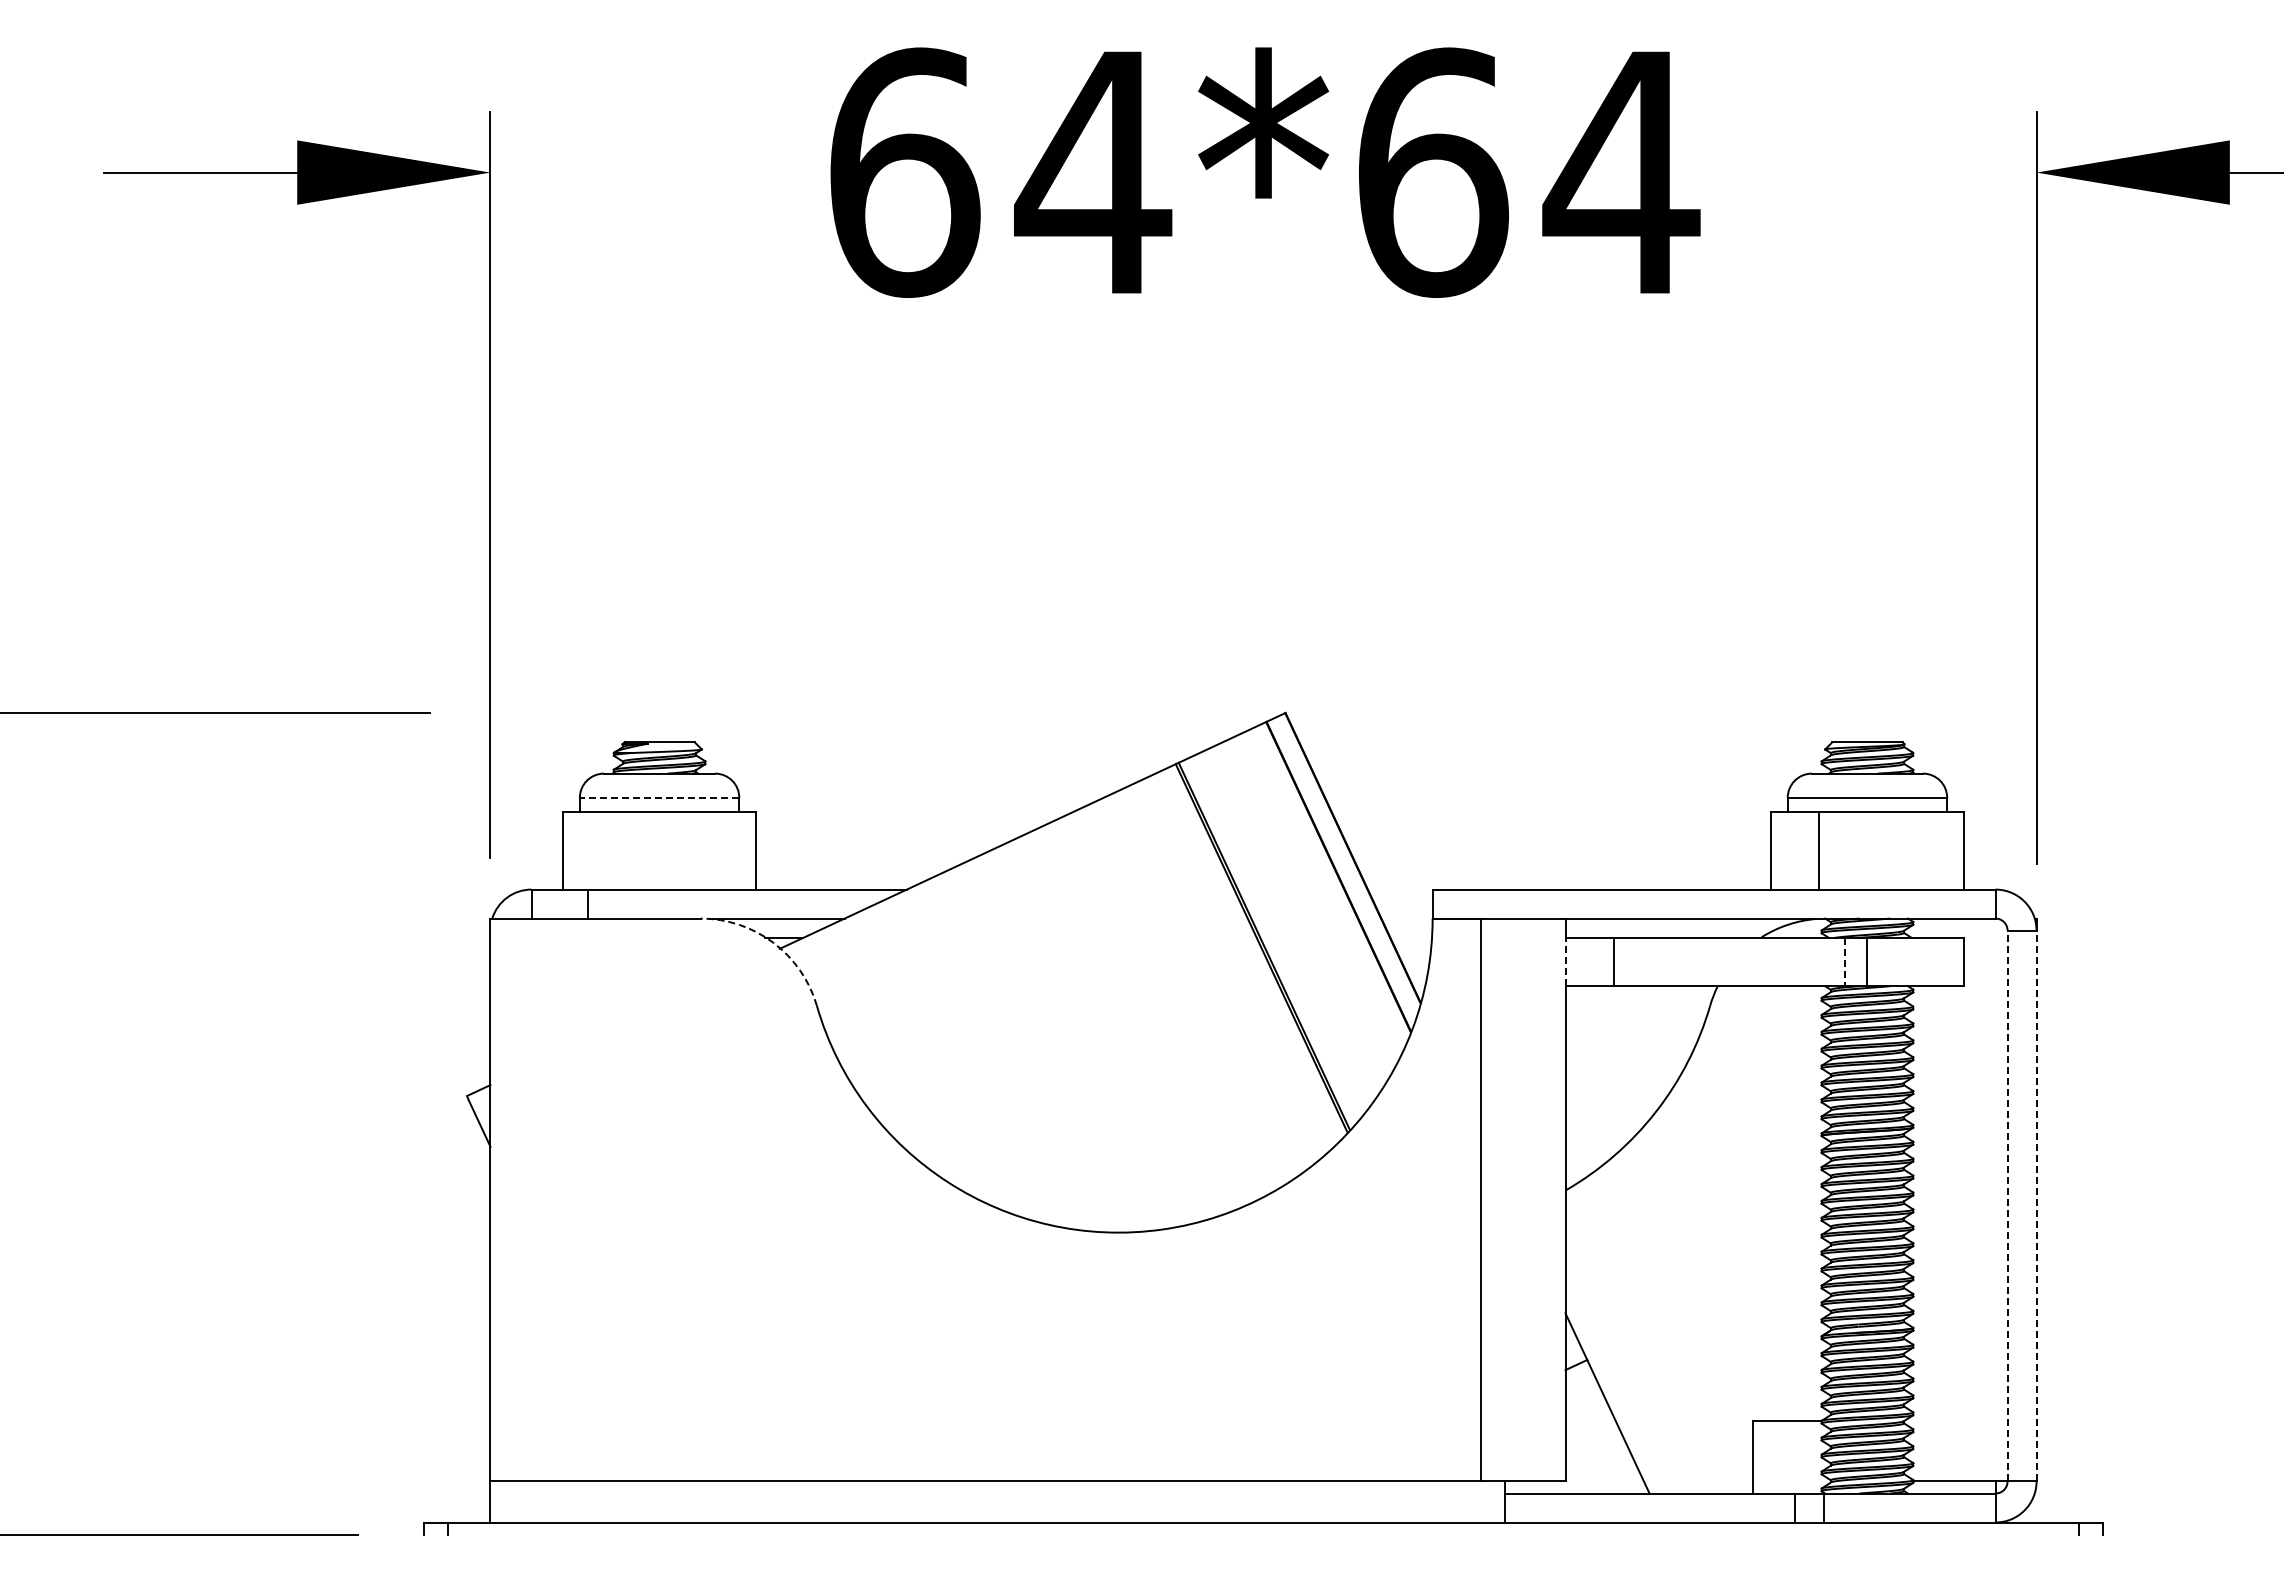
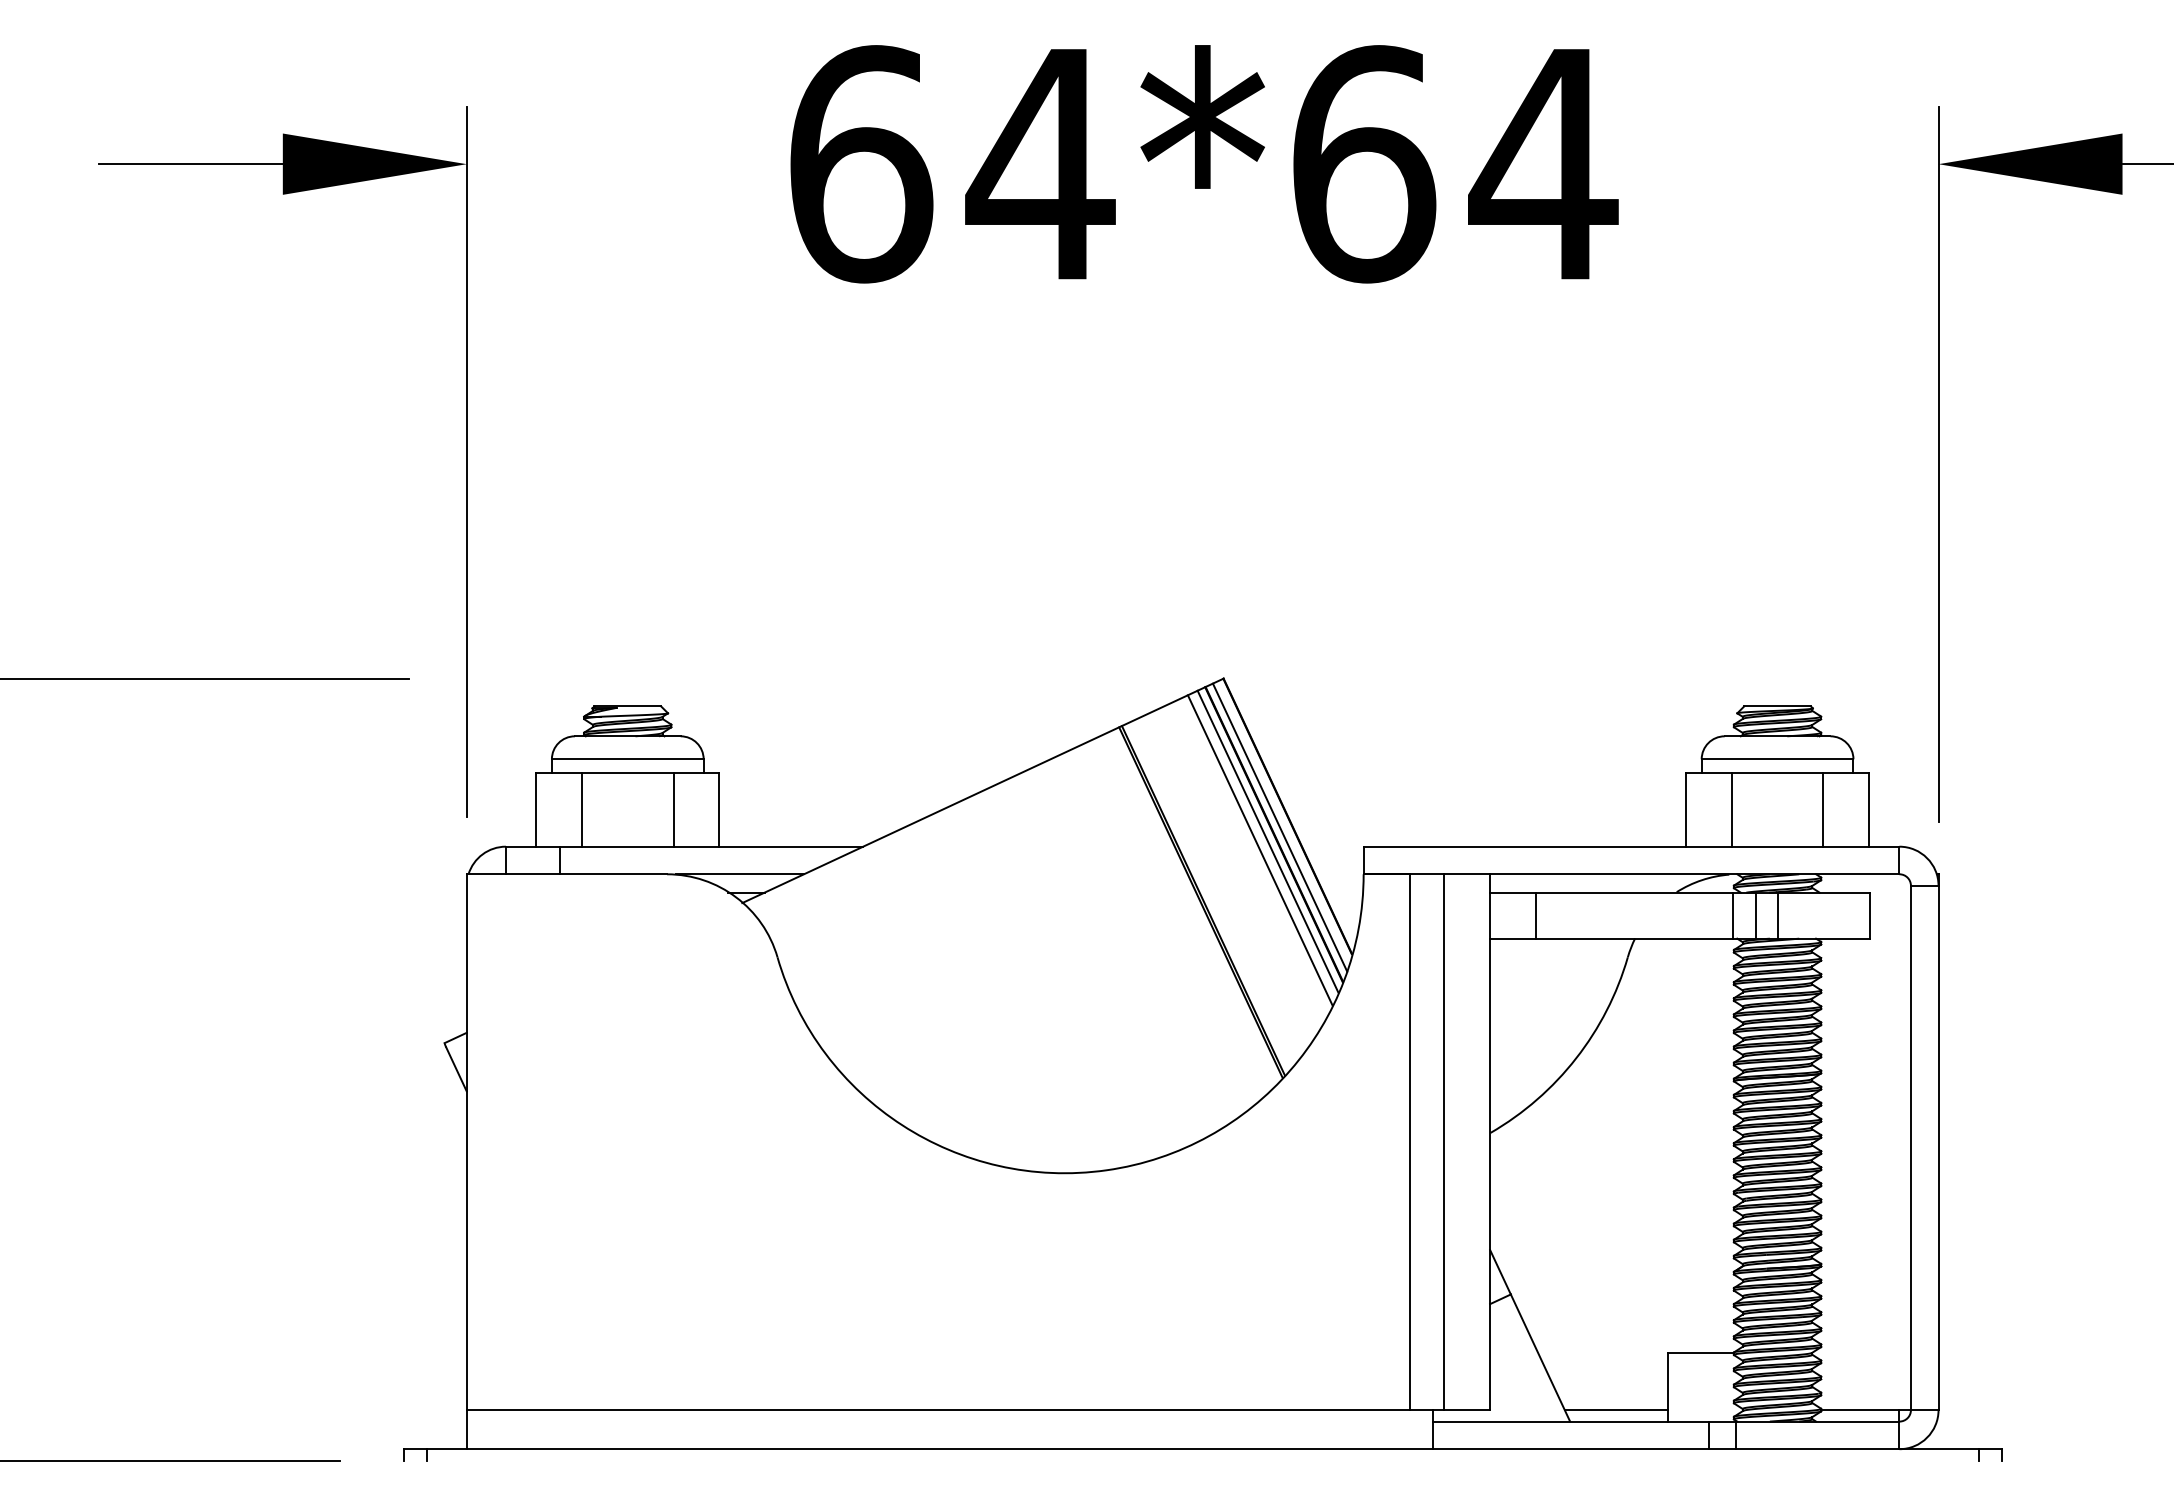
line: (659, 797) -> (627, 759), dashed -> solid
line: (611, 850) -> (582, 809), added
line: (707, 850) -> (673, 809), added
line: (1915, 850) -> (1823, 809), added
line: (1344, 869) -> (1279, 827), added
line: (1331, 883) -> (1267, 840), added
line: (1323, 893) -> (1259, 850), added
arc: (773, 942) -> (736, 897), dashed -> solid
line: (1565, 961) -> (1490, 915), dashed -> solid
line: (1820, 961) -> (1732, 915), added
line: (1844, 962) -> (1755, 916), dashed -> solid
line: (1516, 1199) -> (1443, 1141), added
line: (2007, 1205) -> (1910, 1147), dashed -> solid
line: (2036, 1205) -> (1938, 1147), dashed -> solid
line: (1697, 1481) -> (1615, 1410), added

